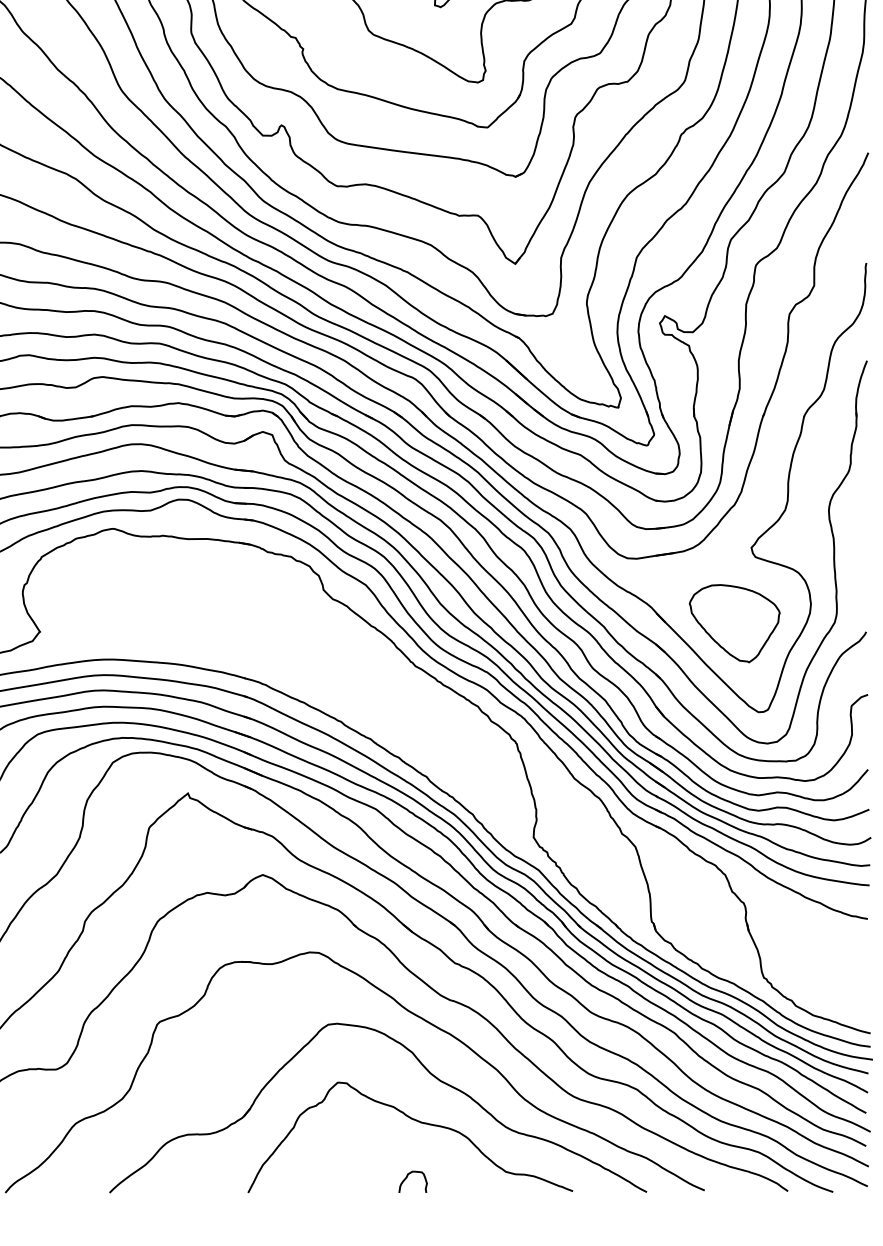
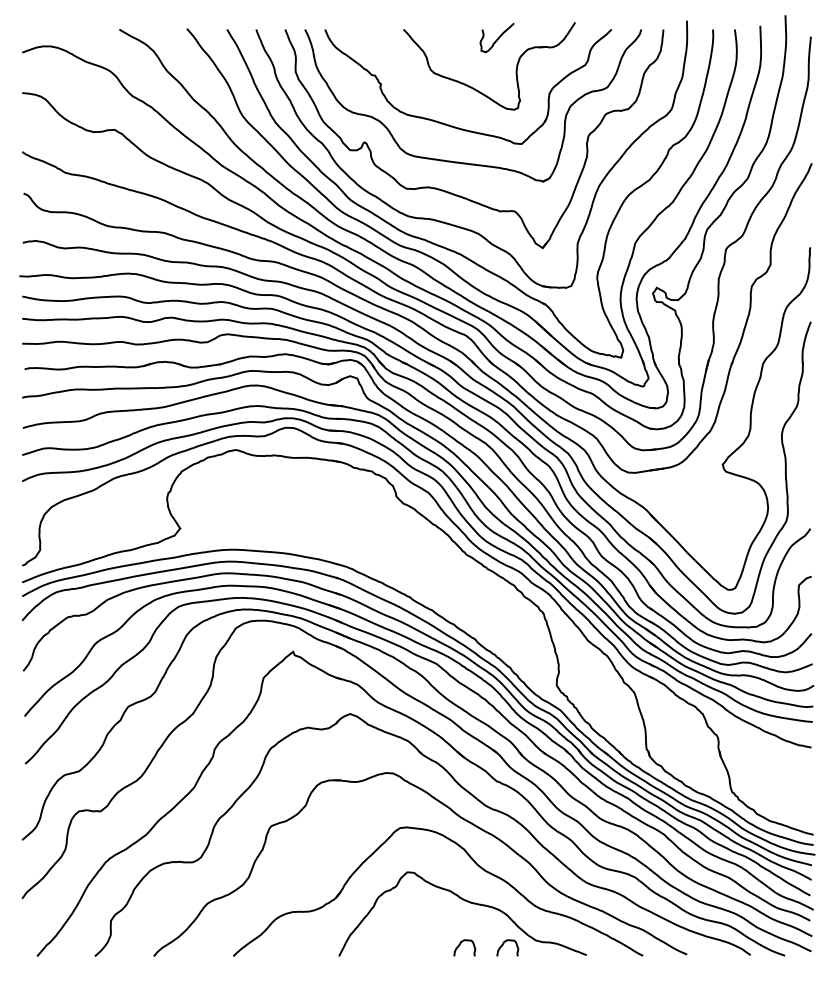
part: (734, 623) -> (709, 522), removed
curve: (463, 1178) -> (503, 945), added

